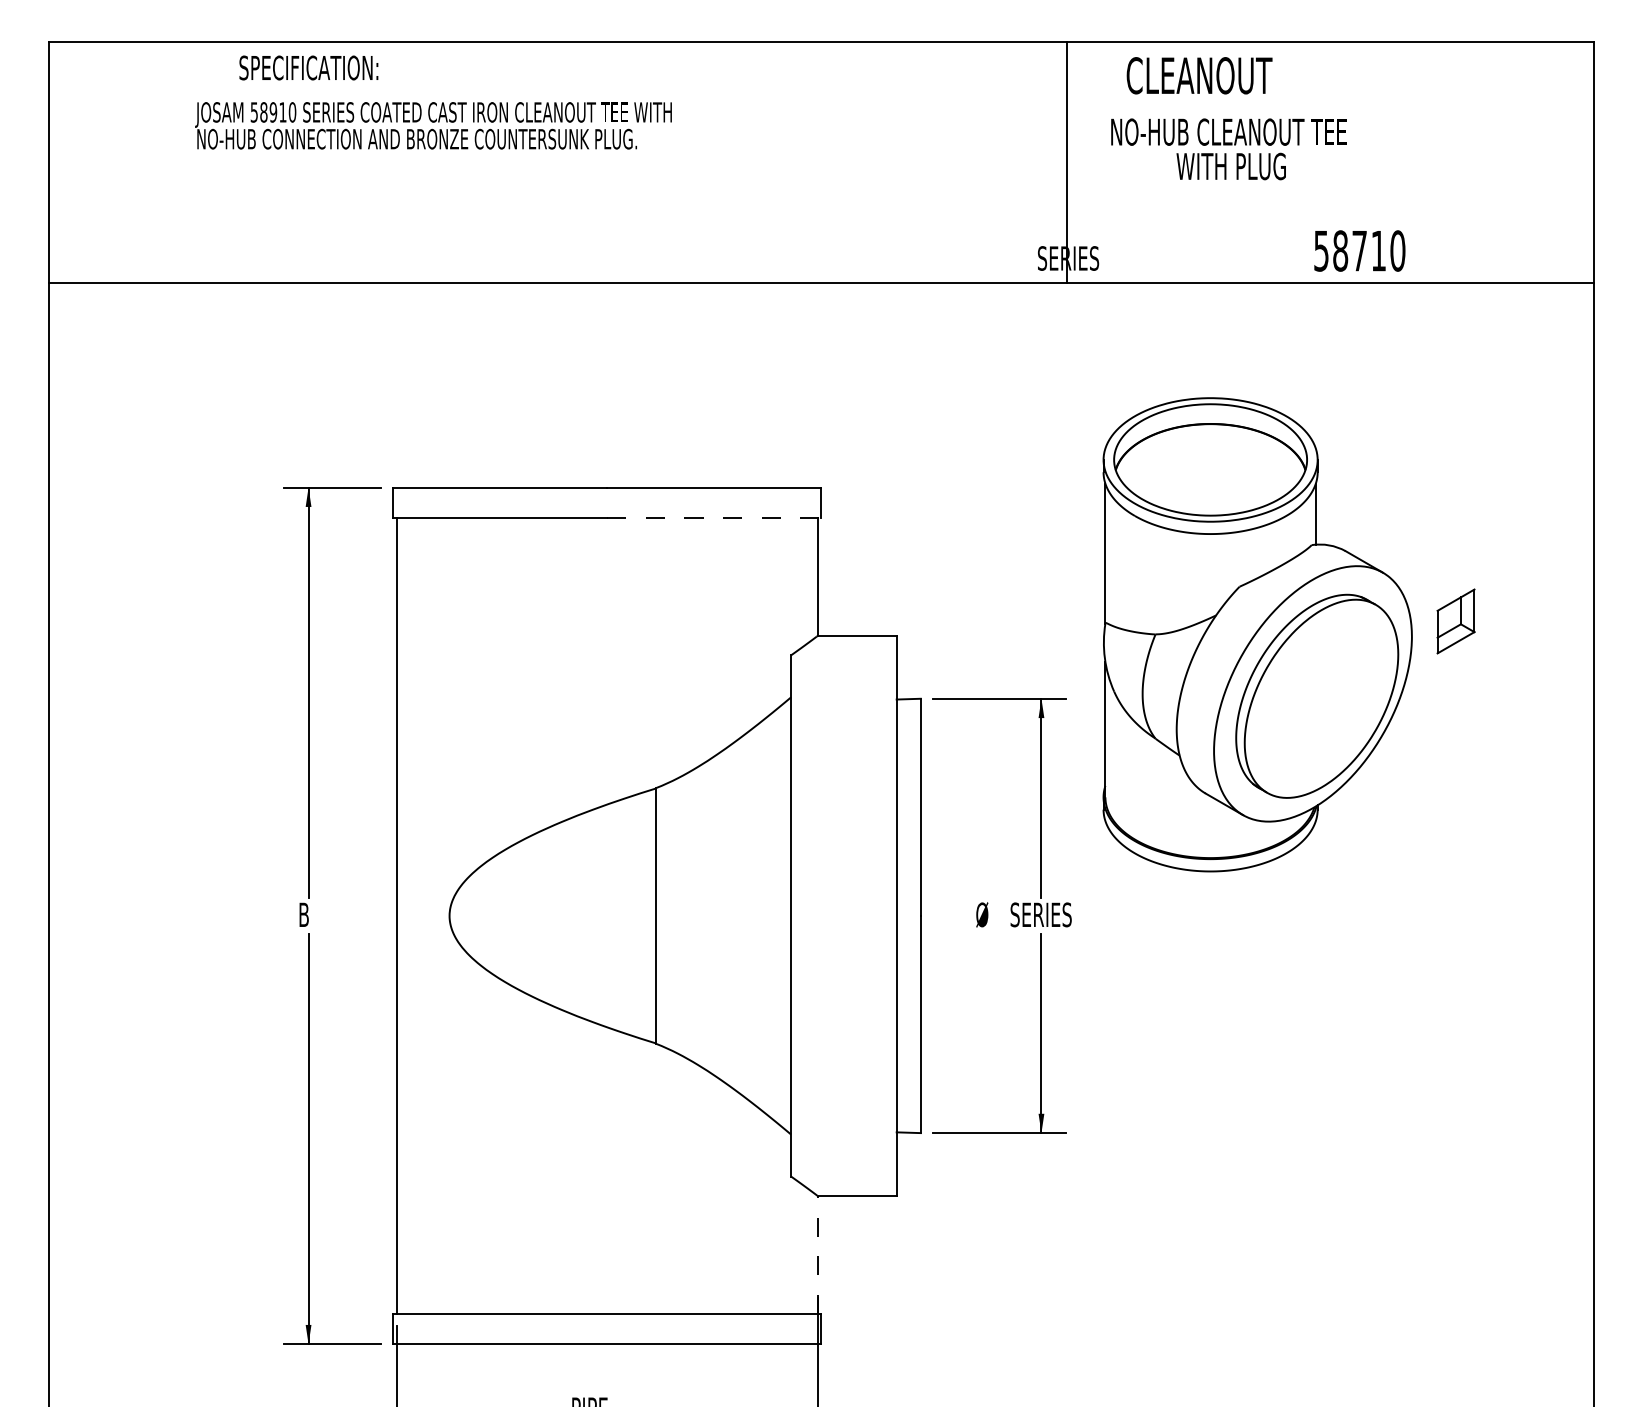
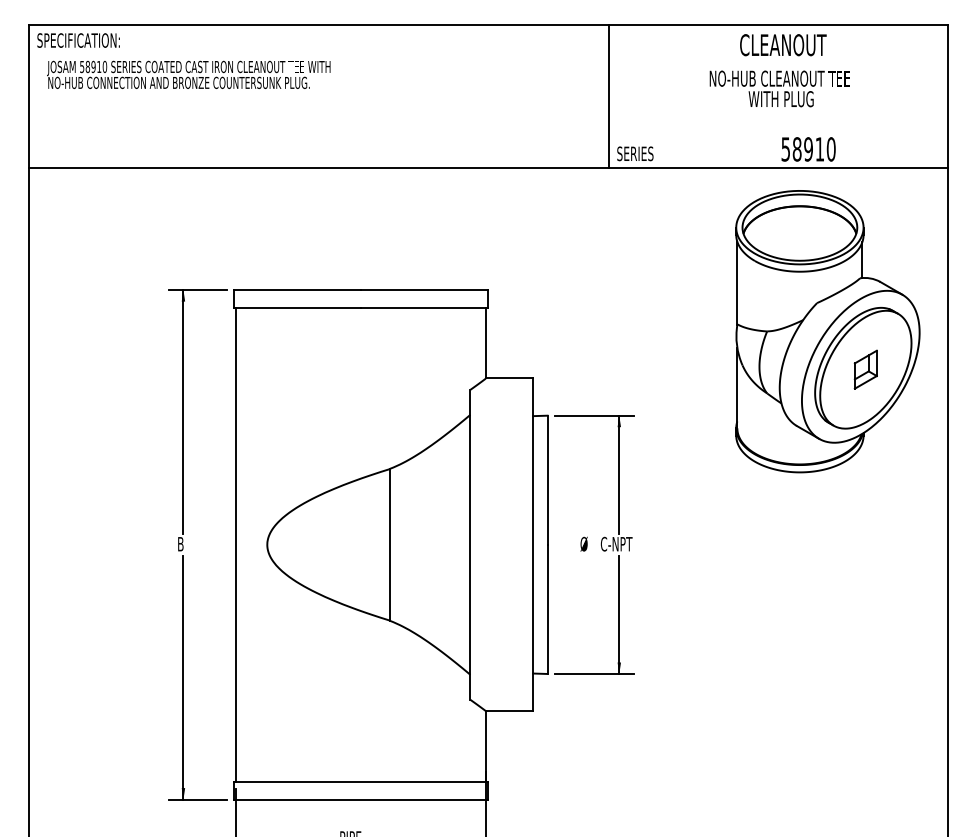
text: (308, 67) -> (78, 40), moved
text: (1199, 76) -> (783, 45), moved
text: (433, 125) -> (188, 74), moved
text: (1228, 148) -> (779, 88), moved
line: (1066, 162) -> (608, 96), moved
text: (1359, 251) -> (808, 149), 58710 -> 58910
line: (713, 518) -> (424, 308), dashed -> solid
part: (1257, 634) -> (827, 331), moved
text: (1040, 913) -> (618, 543), SERIES -> C-NPT
line: (818, 1253) -> (486, 745), dashed -> solid

